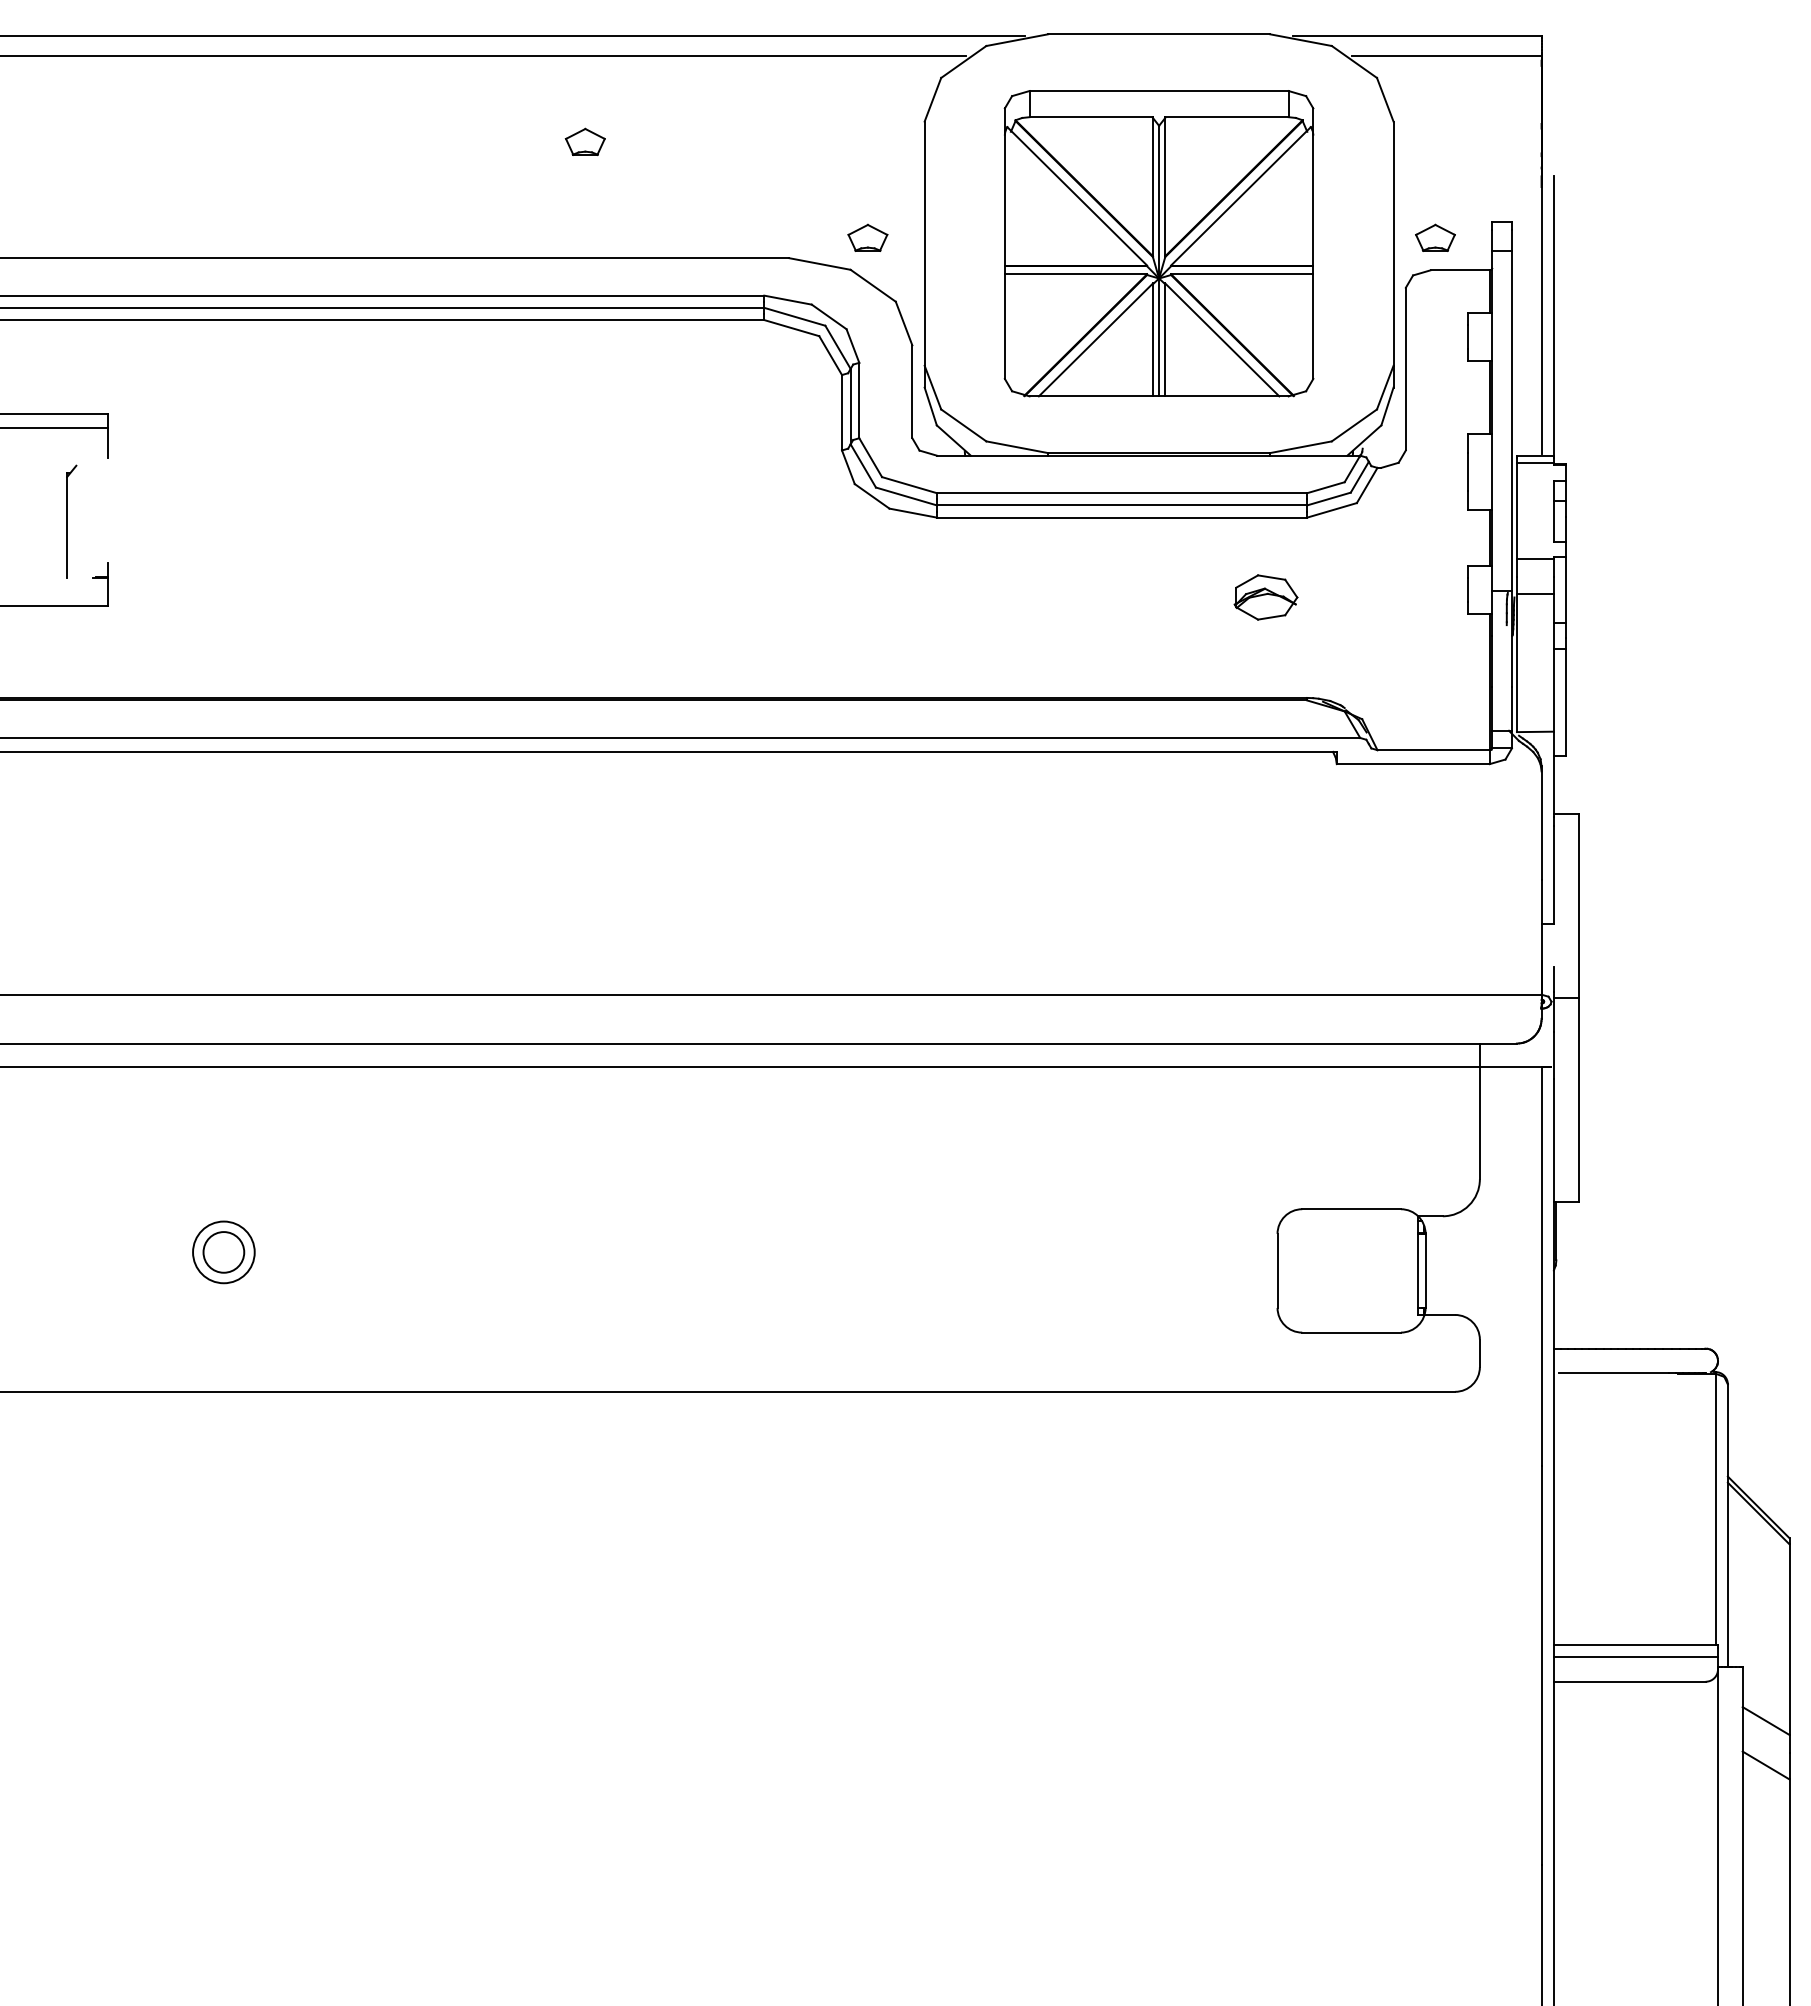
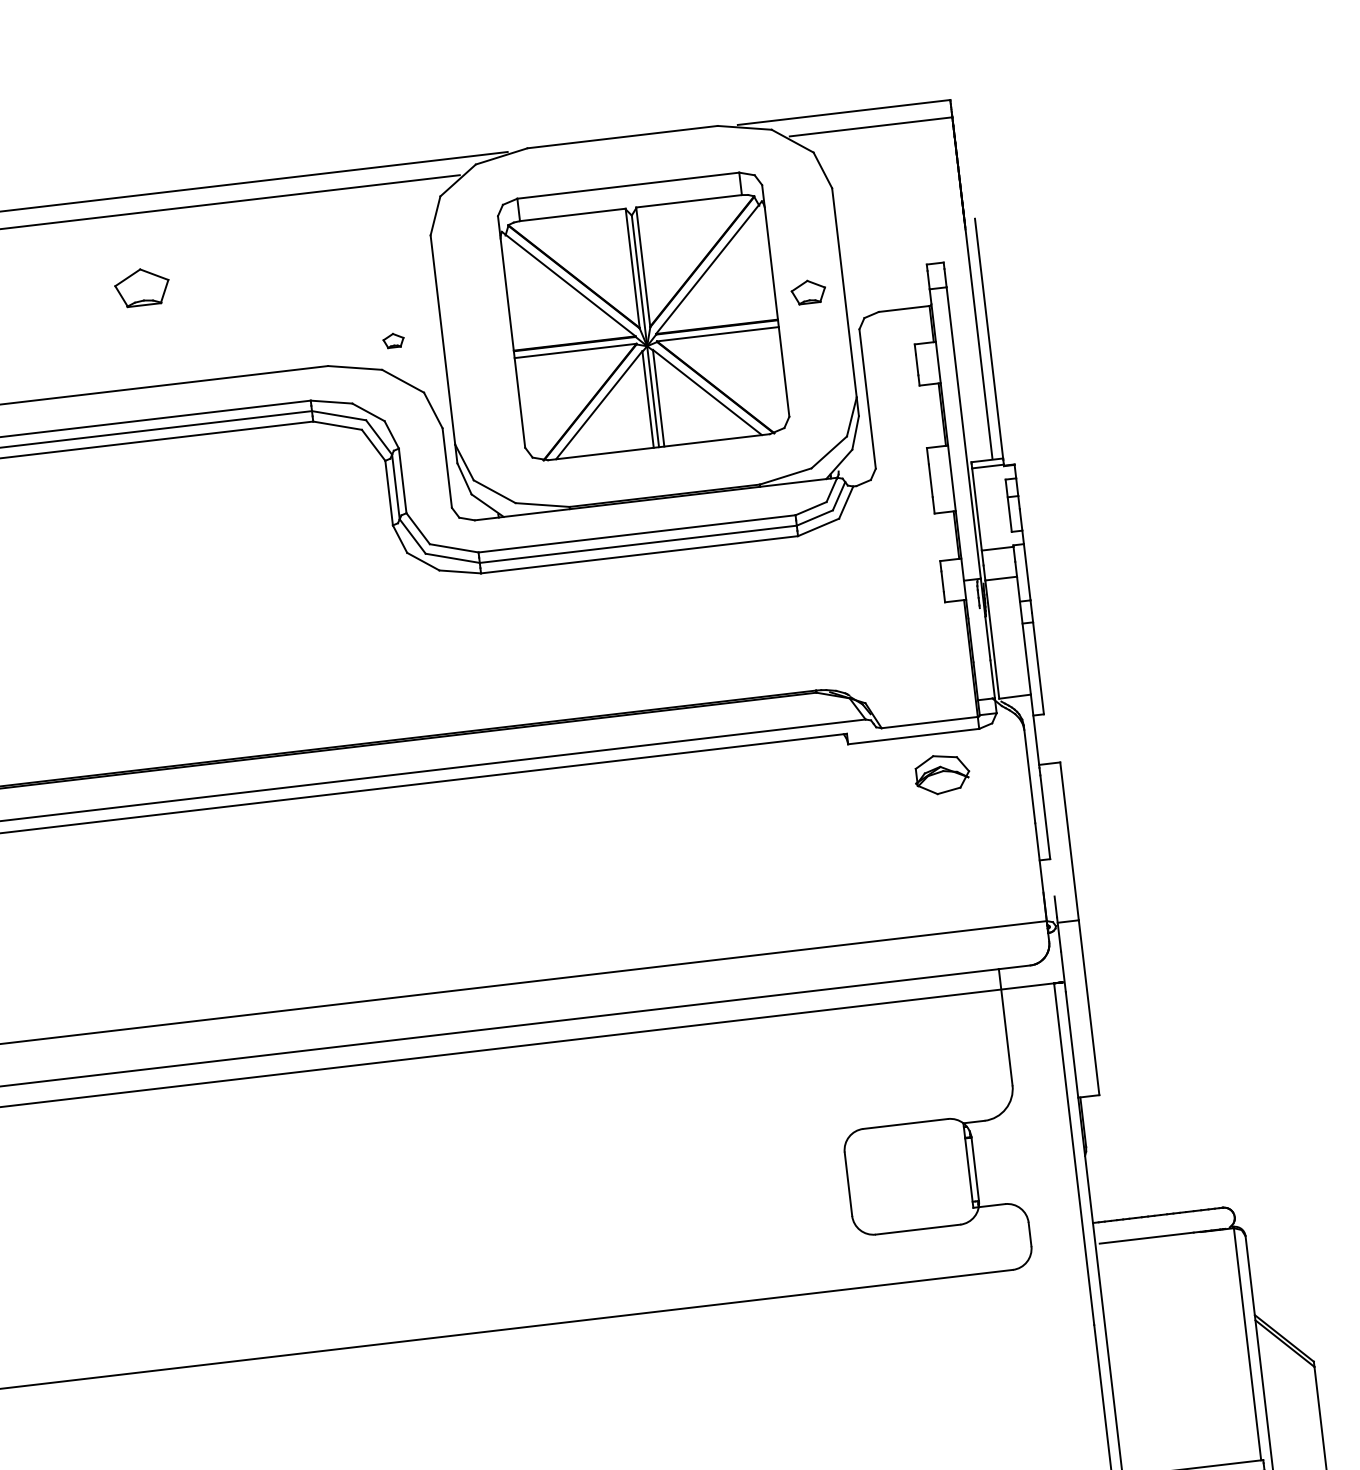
part: (584, 141) -> (141, 286), size x1.6
part: (867, 237) -> (393, 340), size x0.6
part: (1435, 237) -> (808, 291), moved
part: (1265, 597) -> (941, 774), moved

